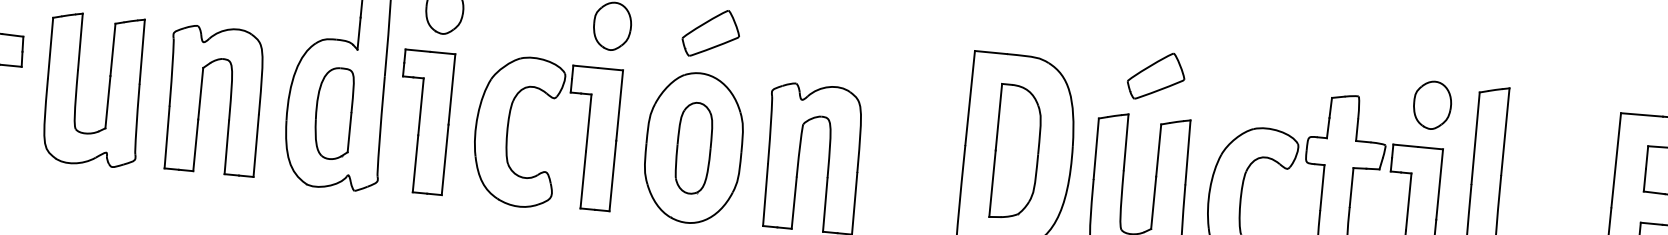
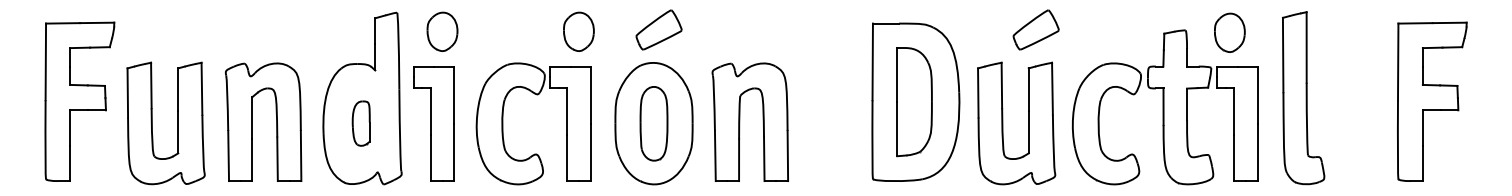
part: (1155, 75) -> (1035, 29), moved
part: (1432, 104) -> (1229, 32), moved
part: (334, 113) -> (361, 123), size x0.6

